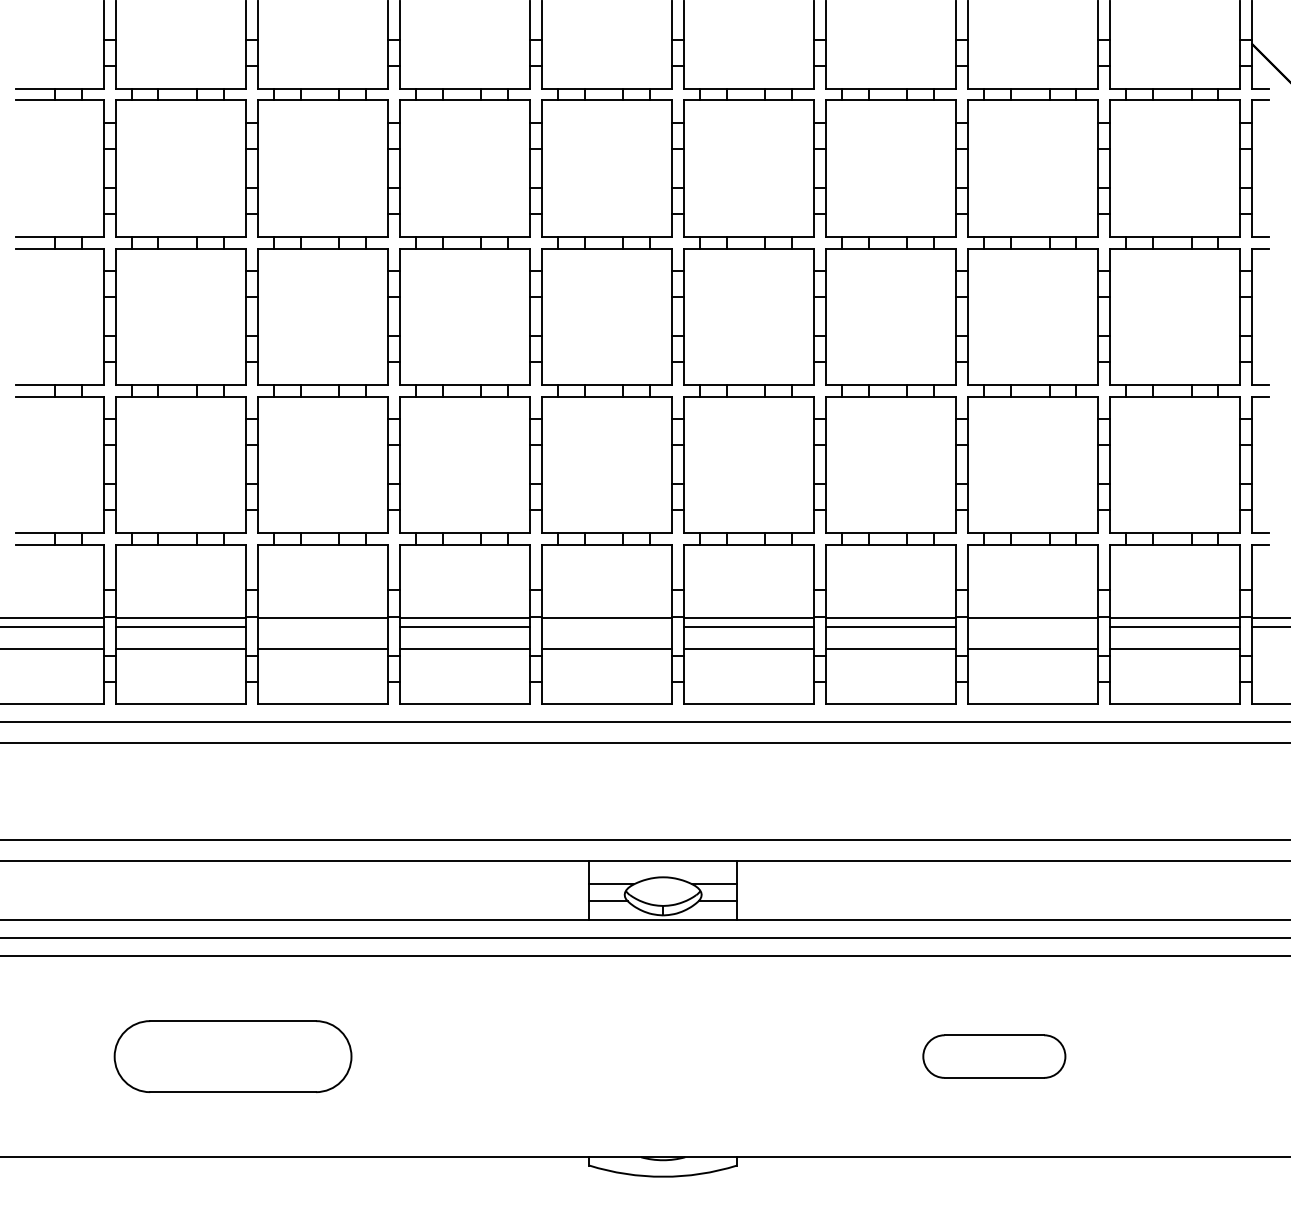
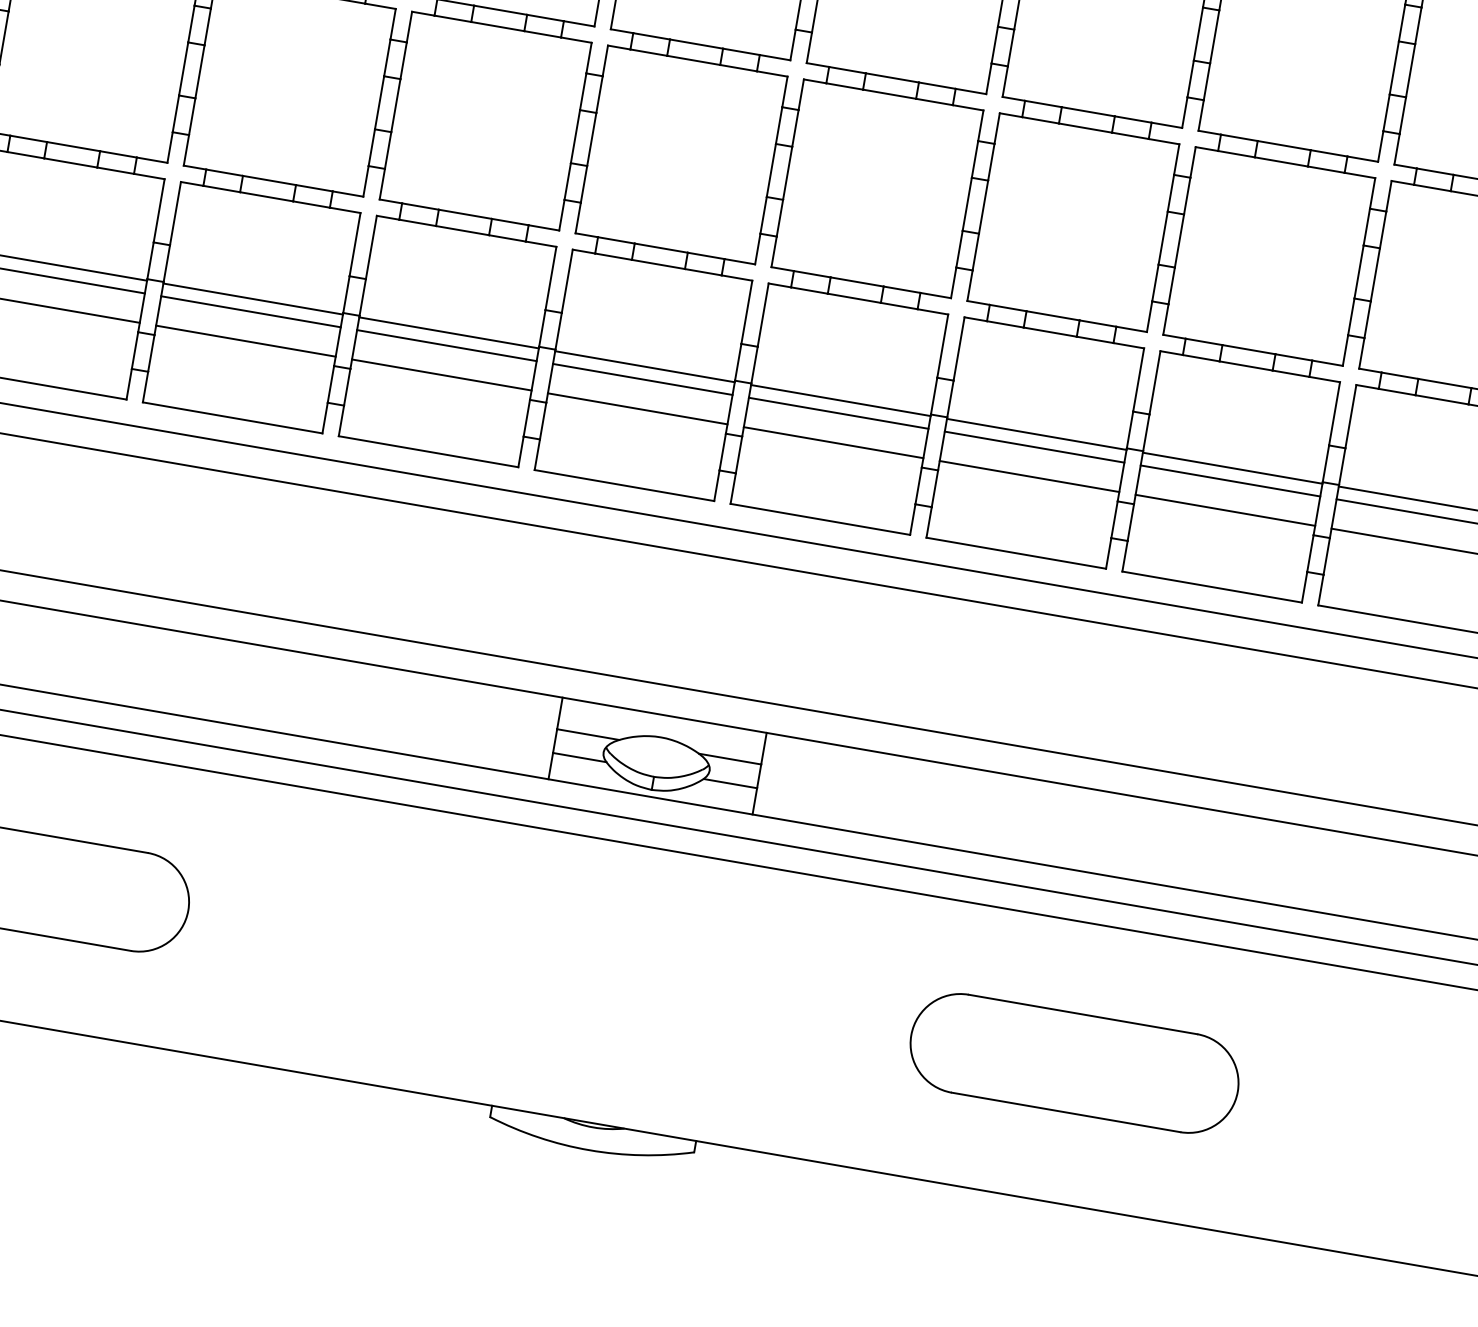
line: (322, 627) -> (250, 311), added
line: (606, 627) -> (642, 379), added
line: (1033, 627) -> (1230, 481), added
part: (994, 1056) -> (1074, 1063), size x1.67

